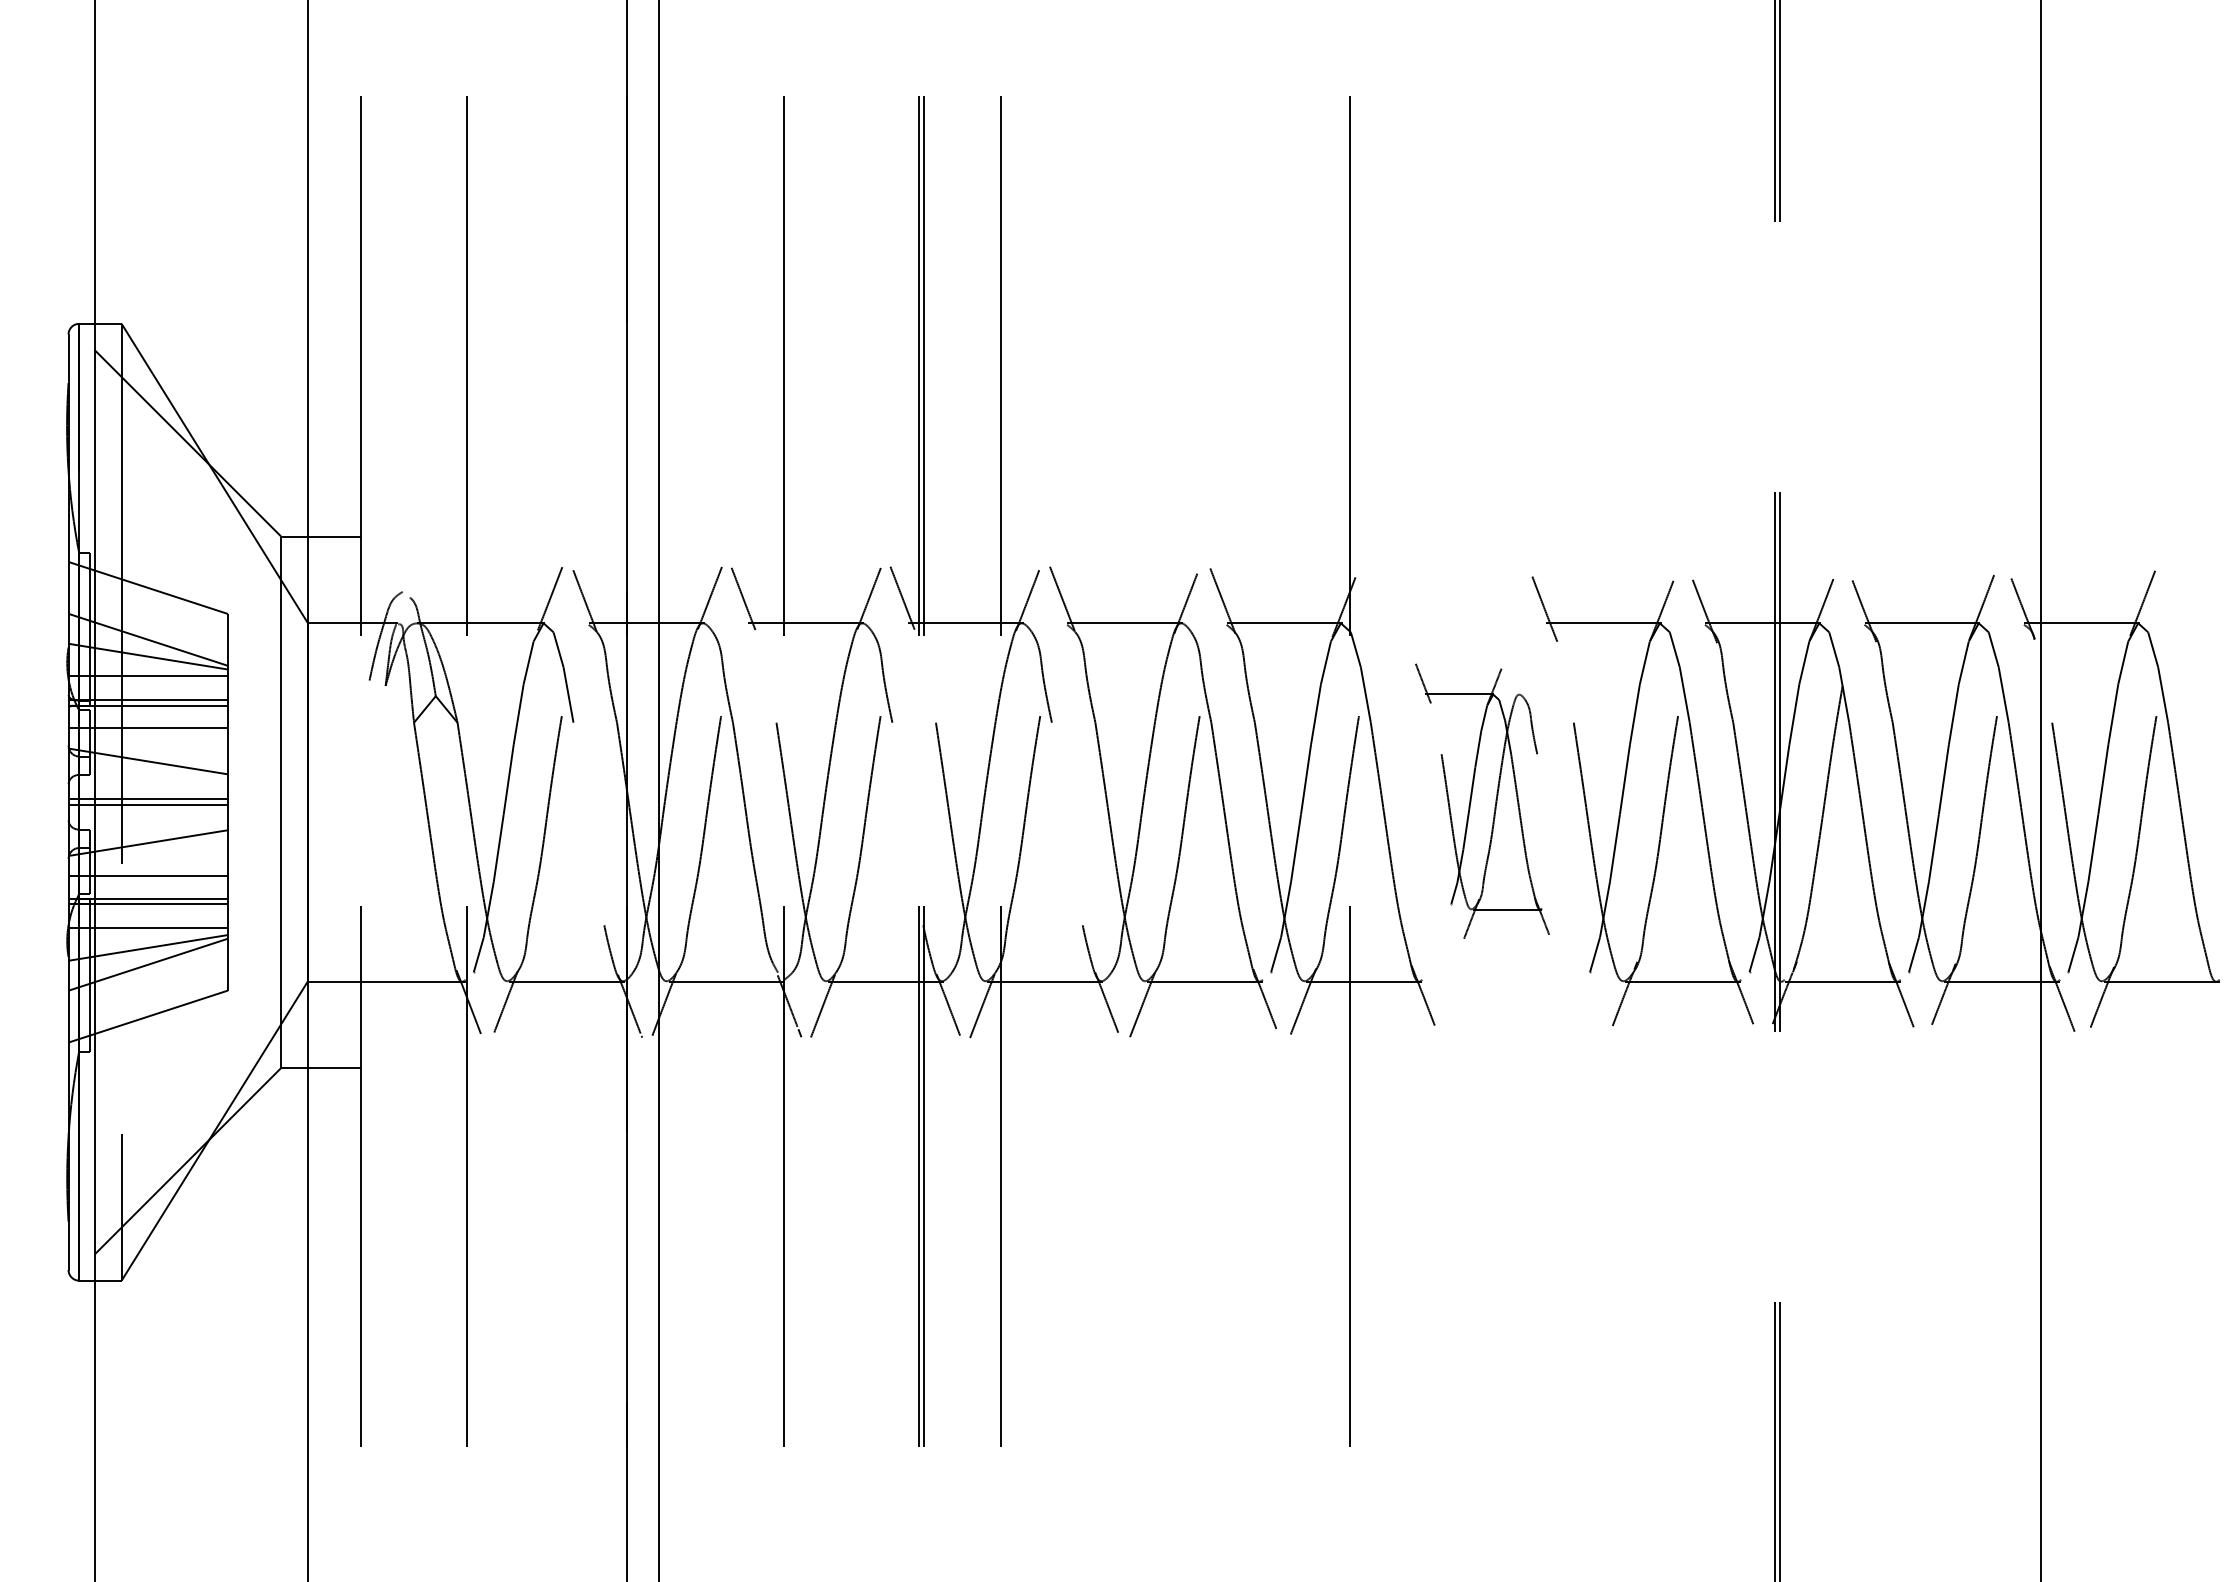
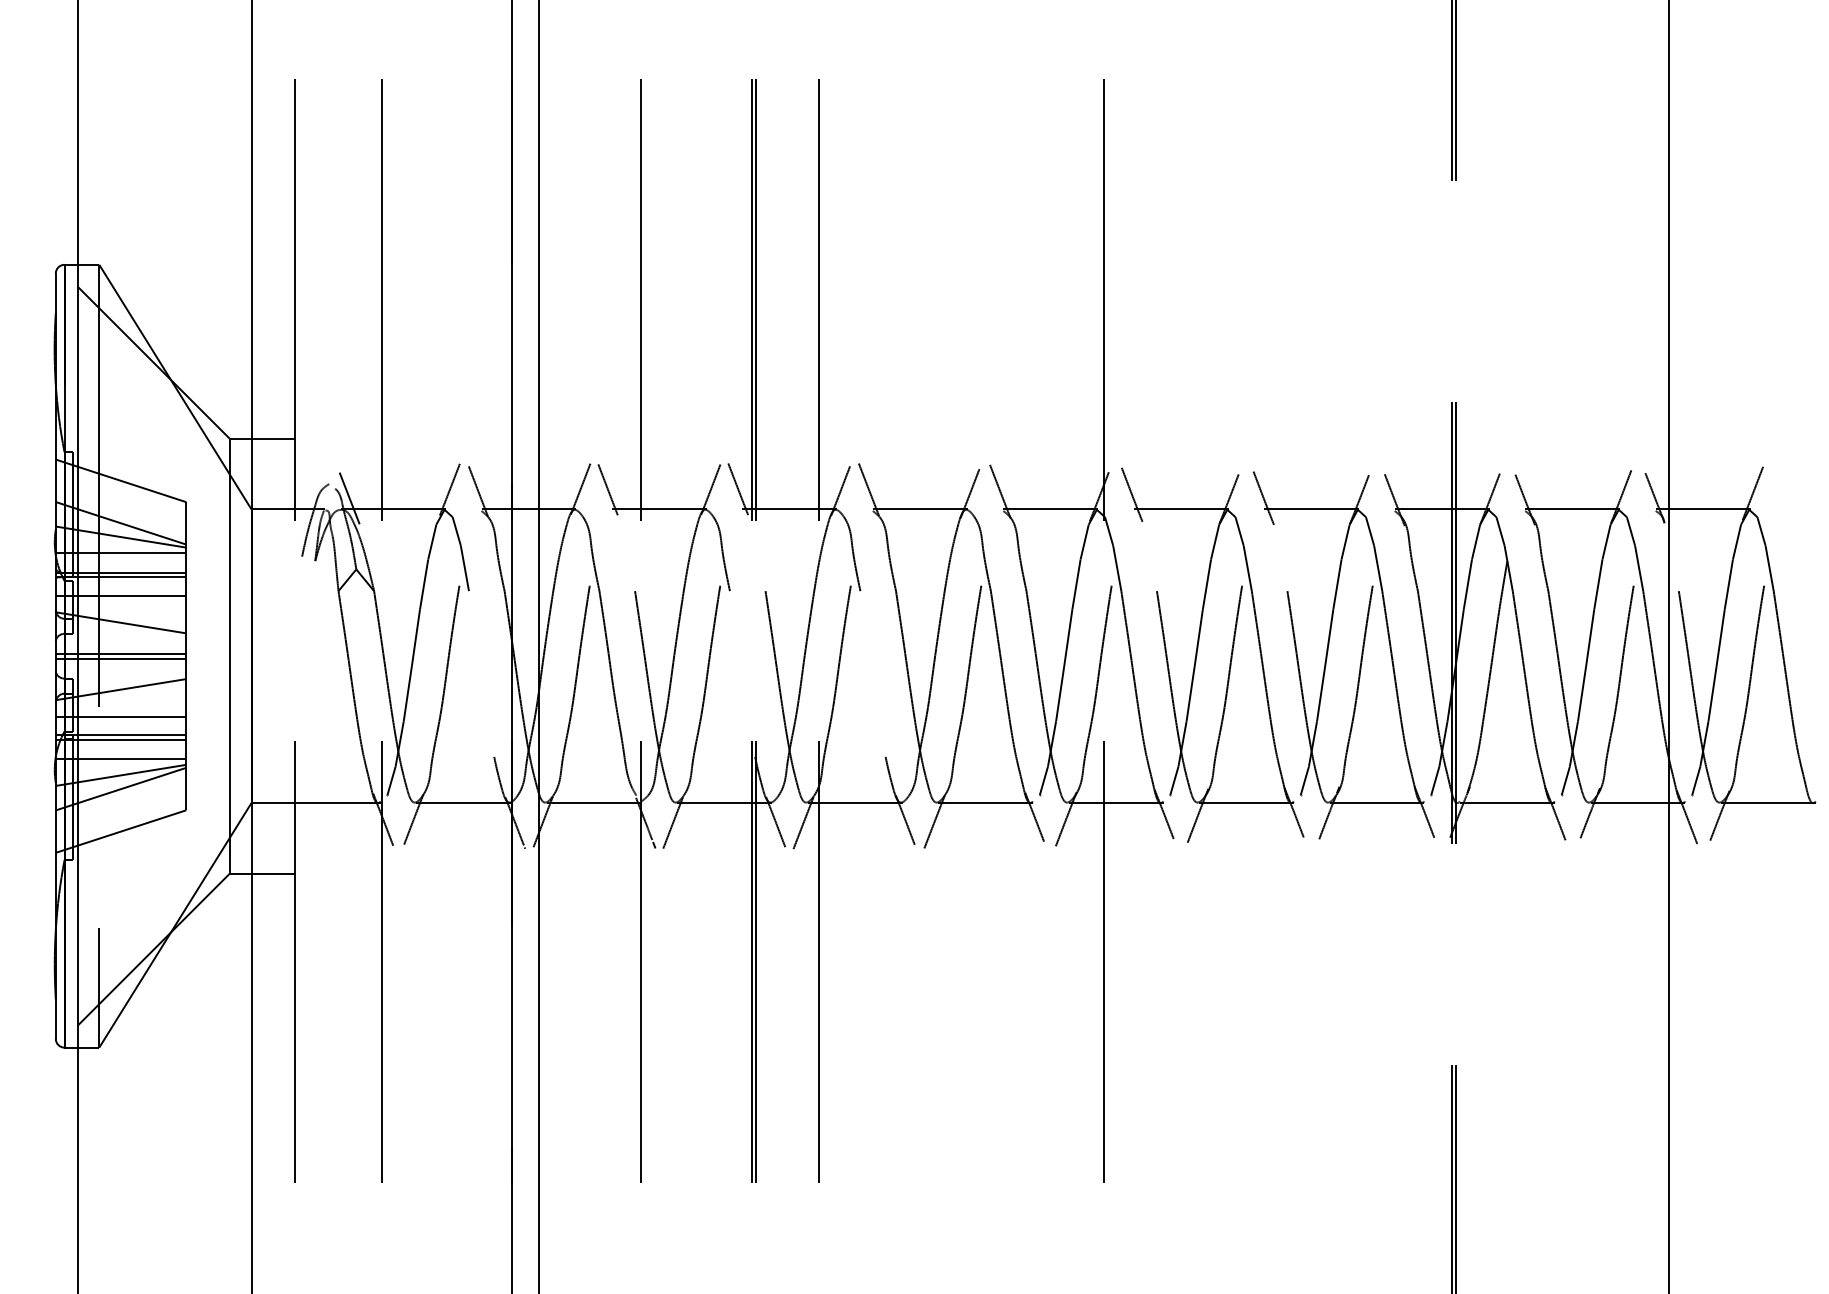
line: (427, 609) -> (349, 498), added
part: (1482, 801) -> (1212, 655), size x1.67

